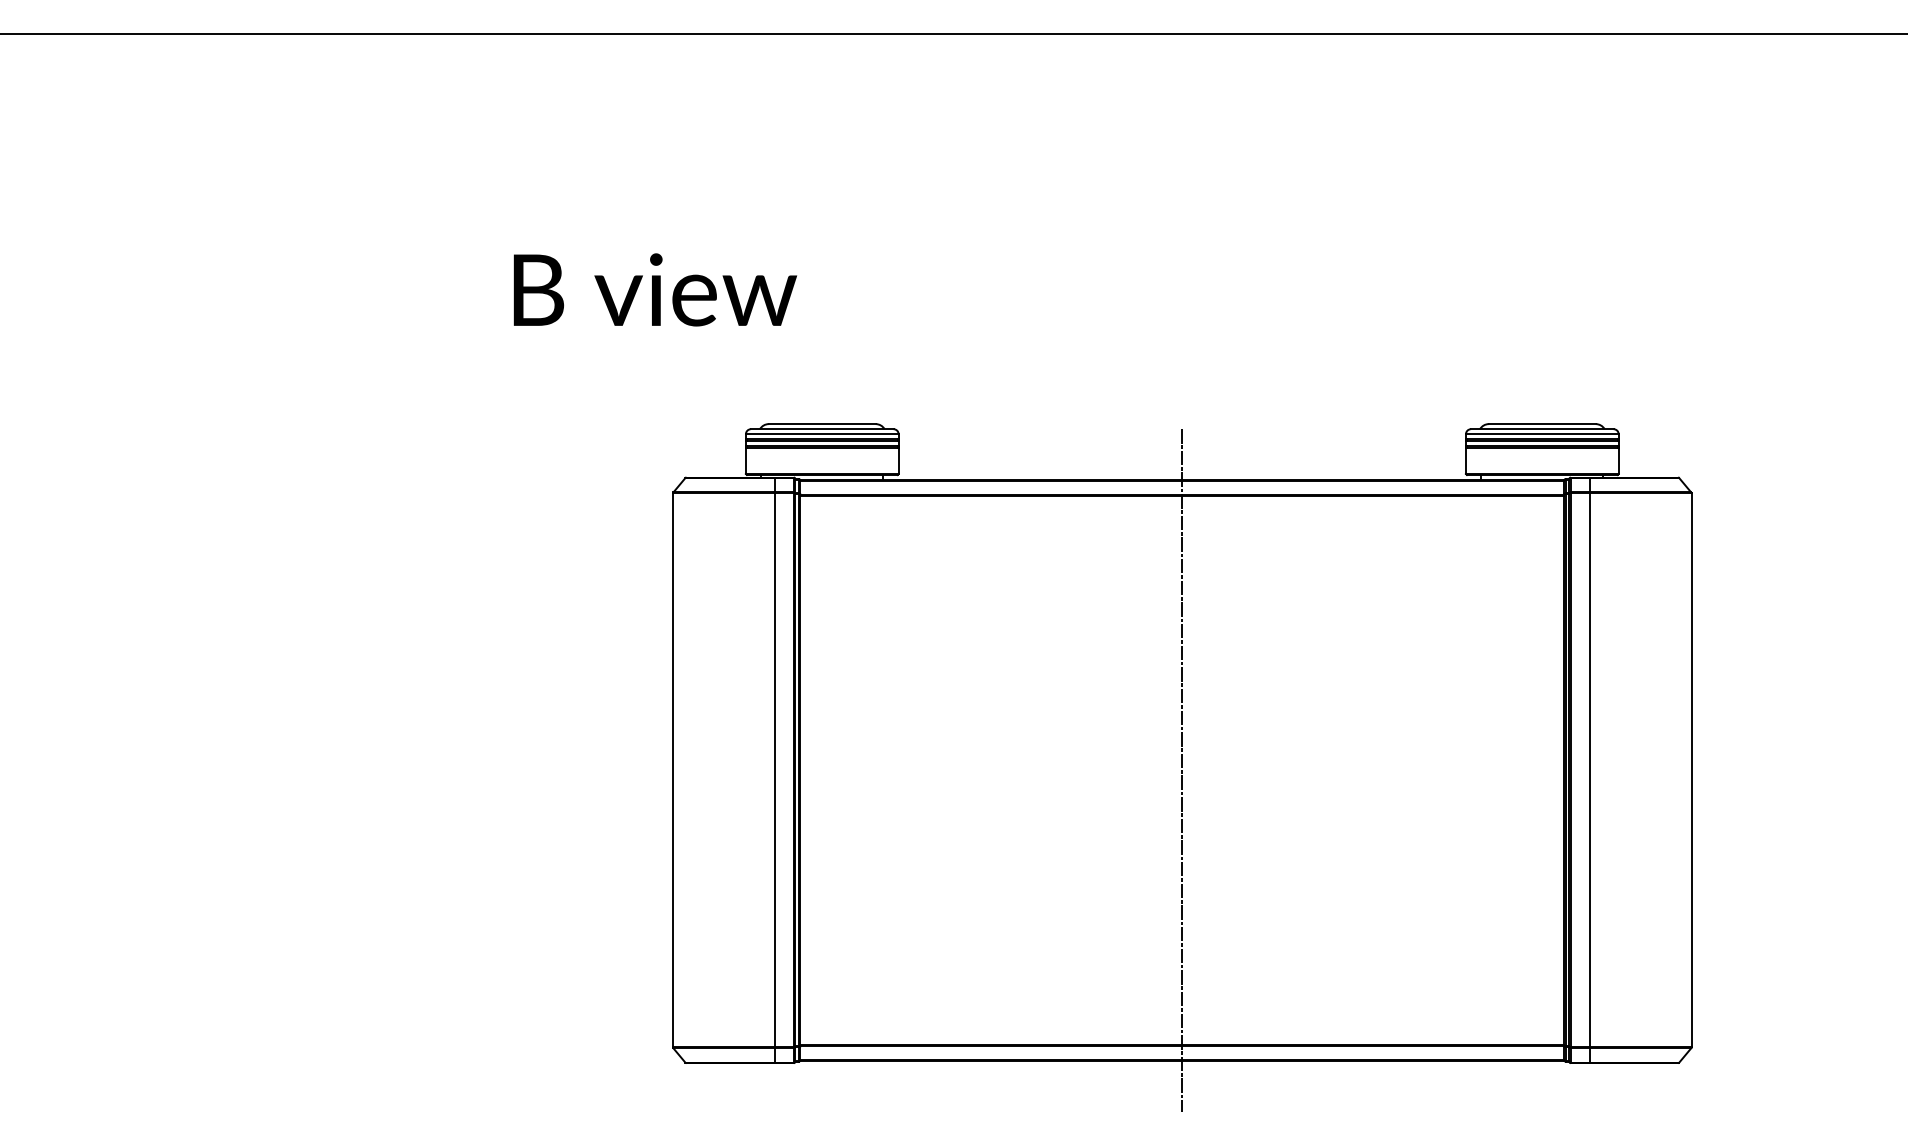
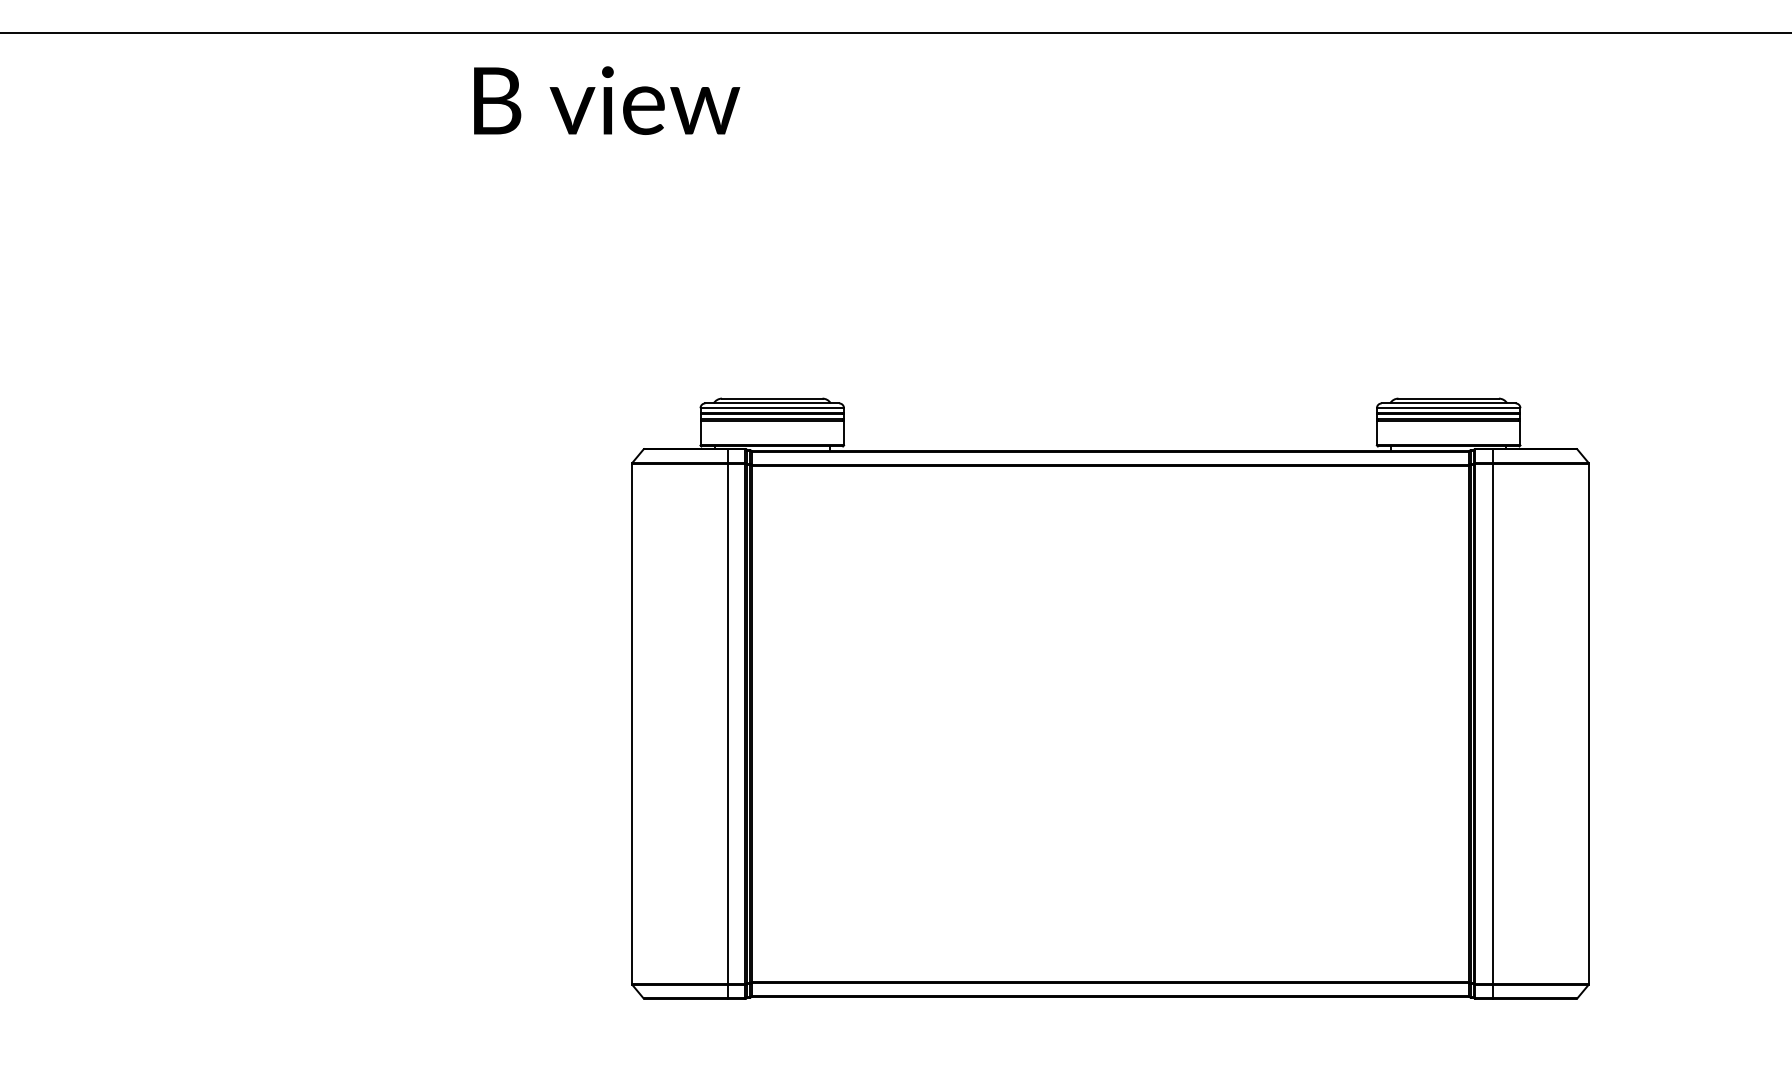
text: (655, 289) -> (607, 100), moved
line: (1182, 770) -> (1110, 724), removed

